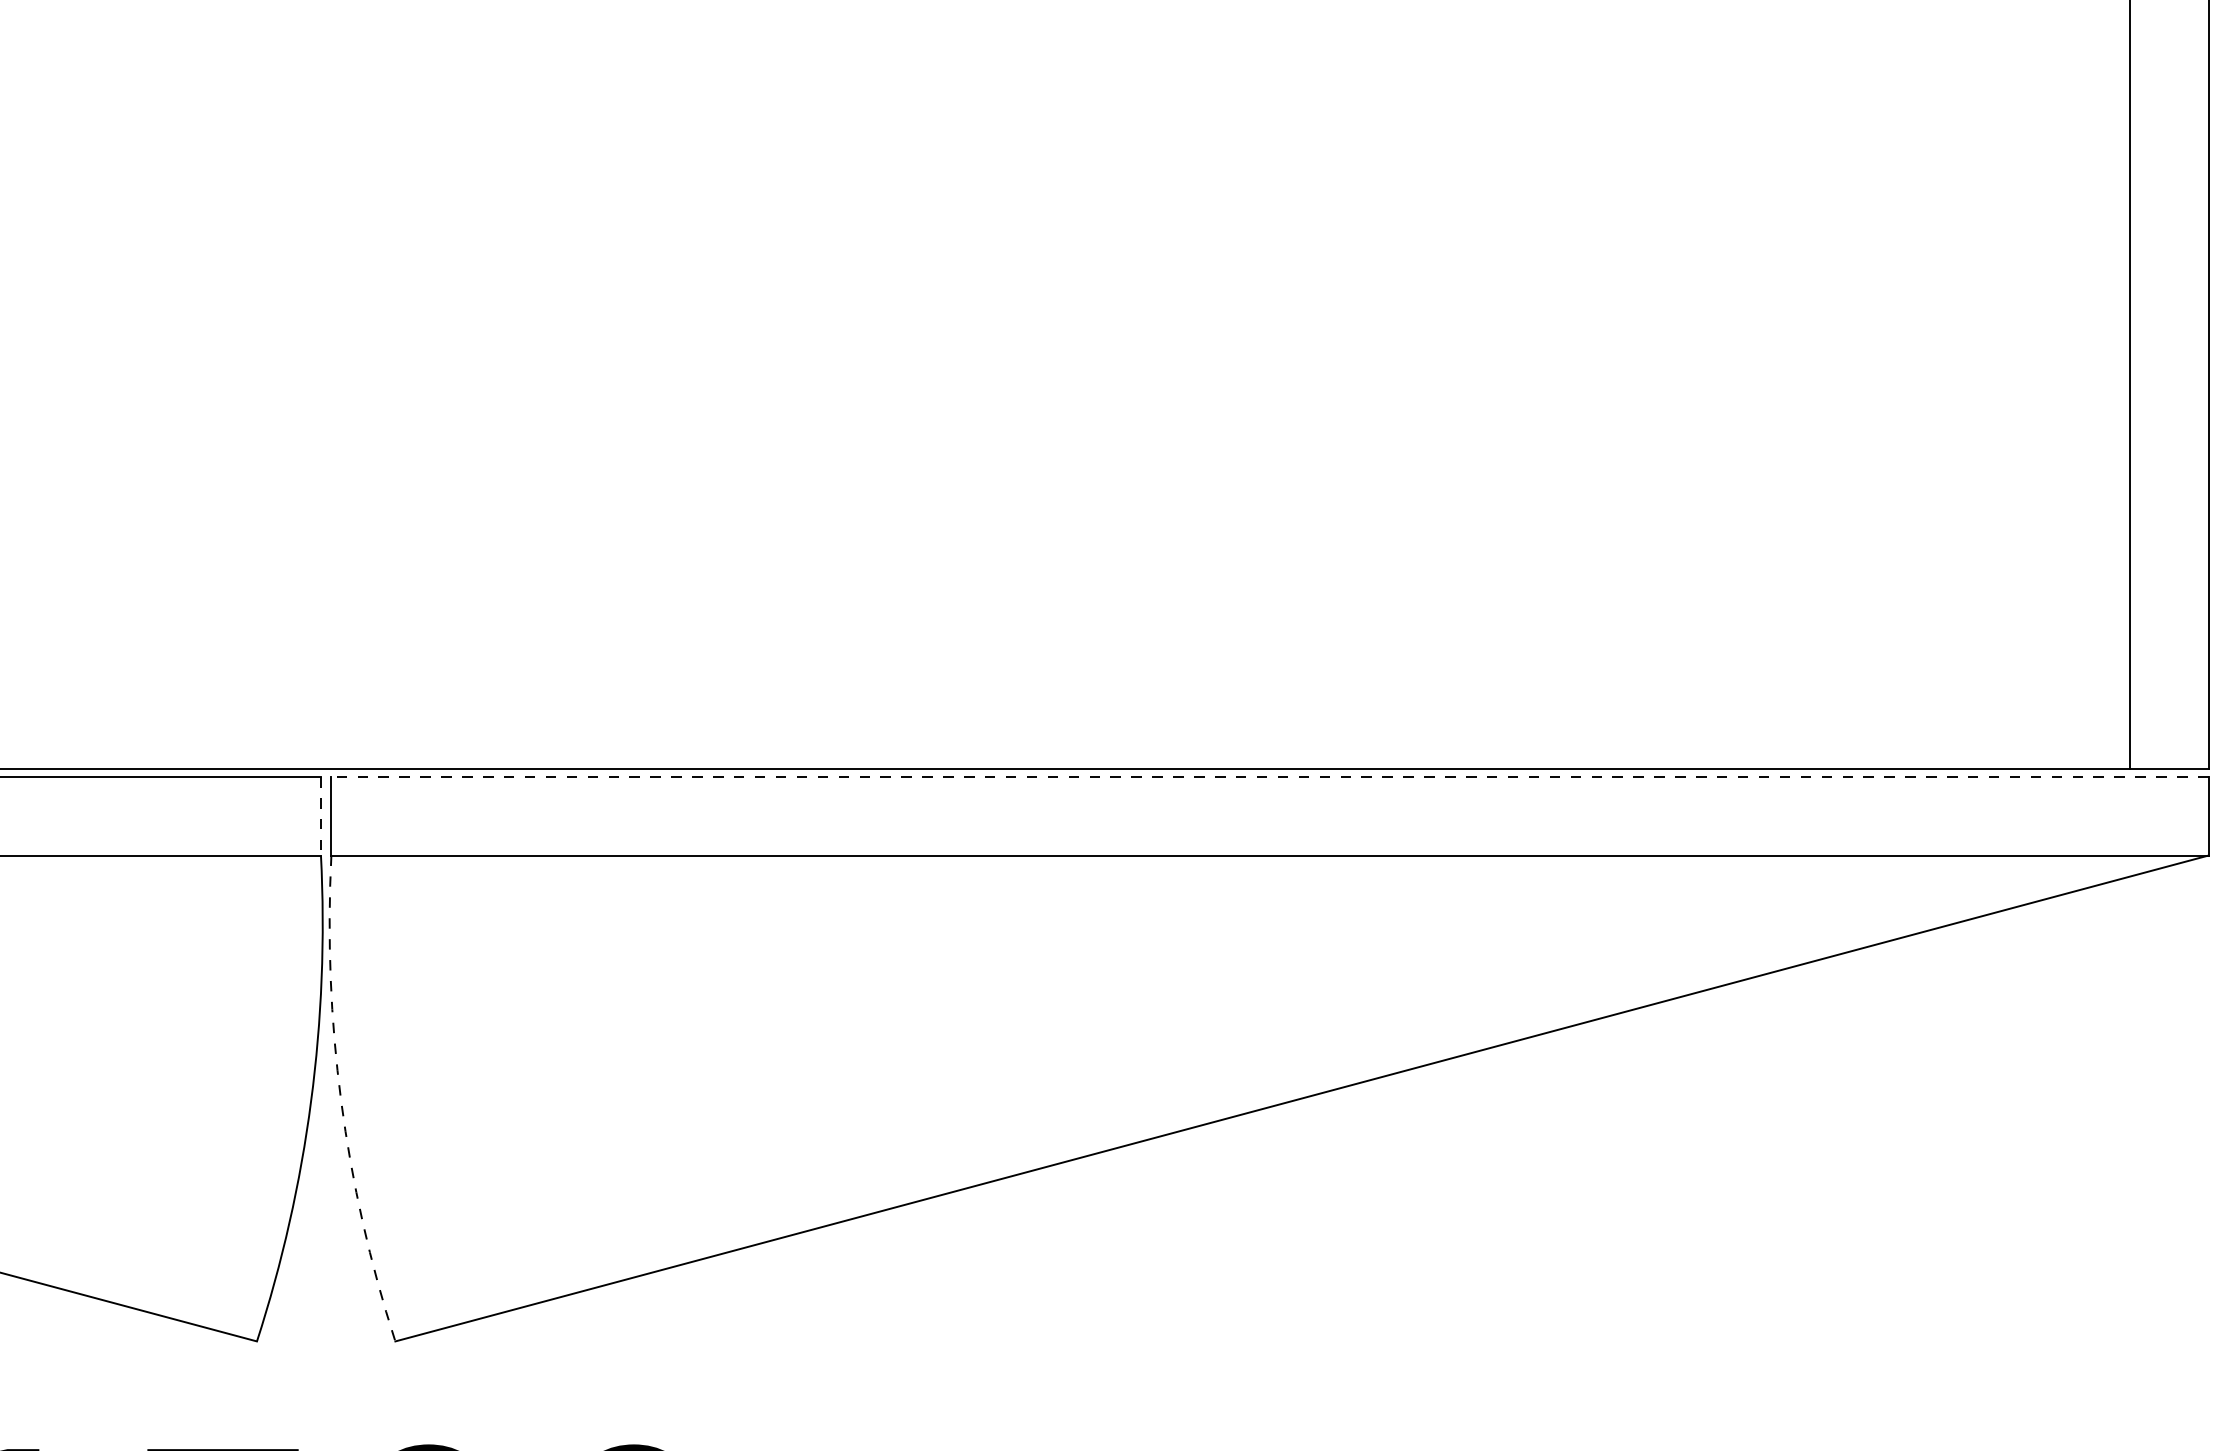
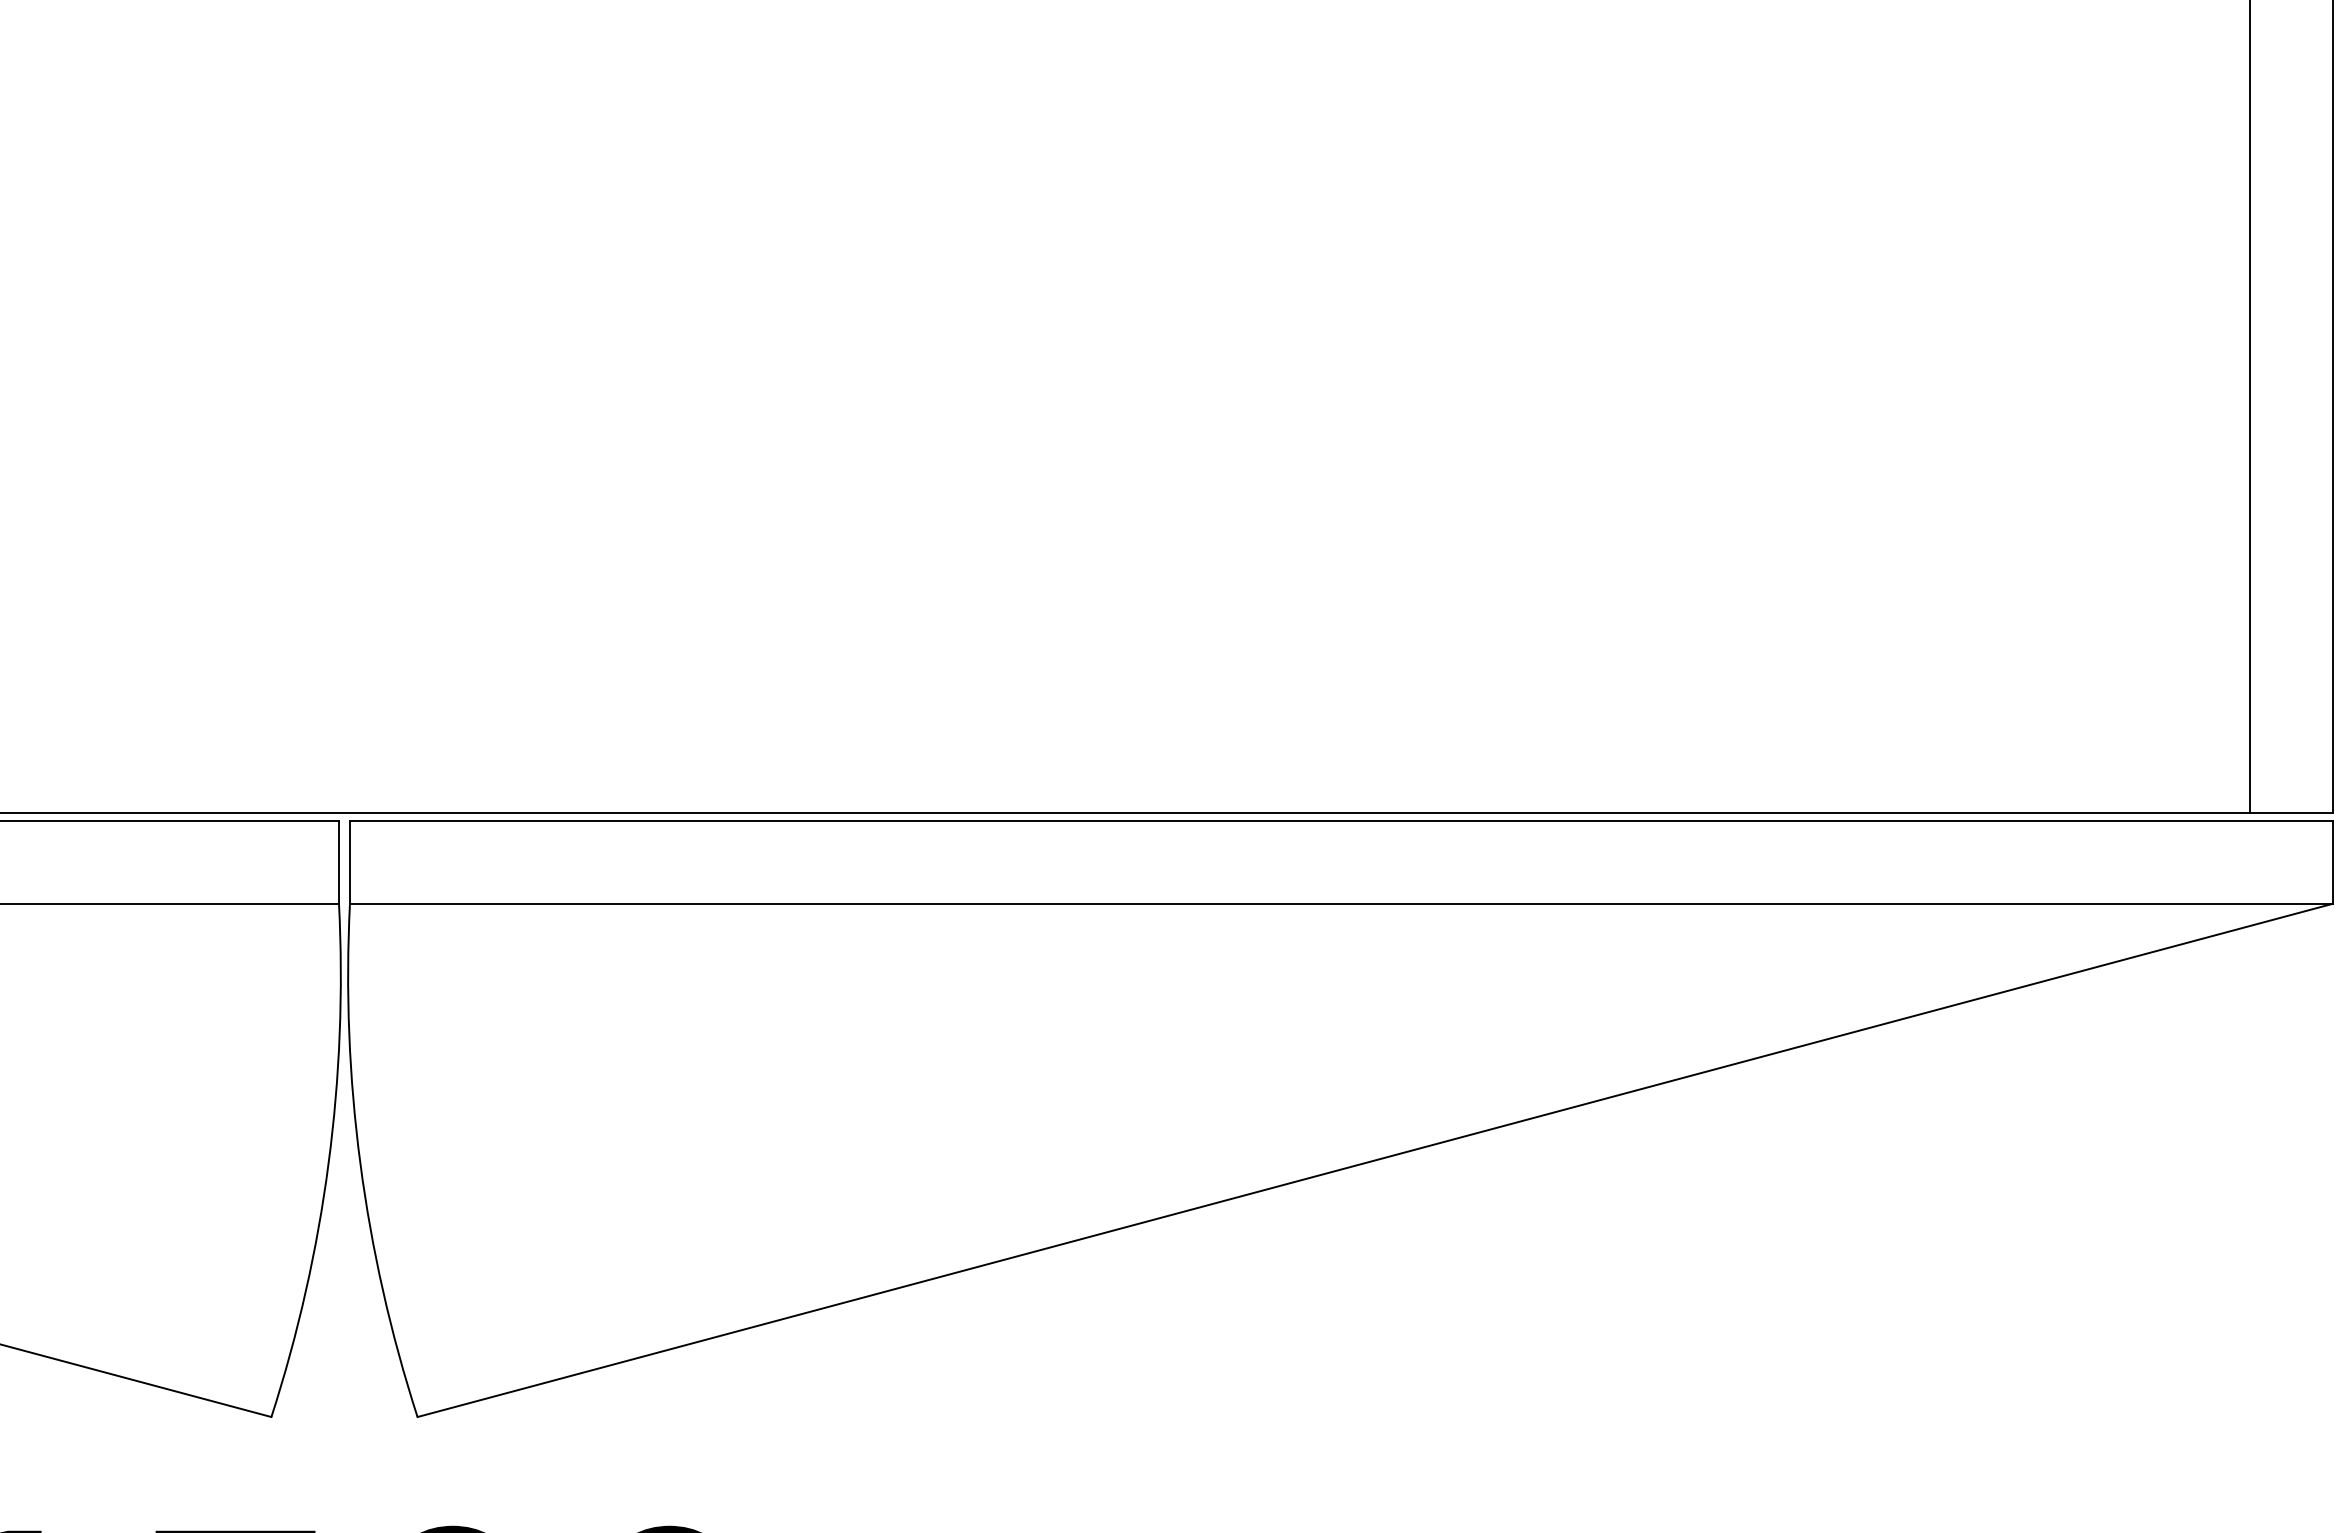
line: (1269, 777) -> (1340, 821), dashed -> solid
line: (320, 816) -> (338, 862), dashed -> solid
arc: (341, 1101) -> (360, 1163), dashed -> solid

